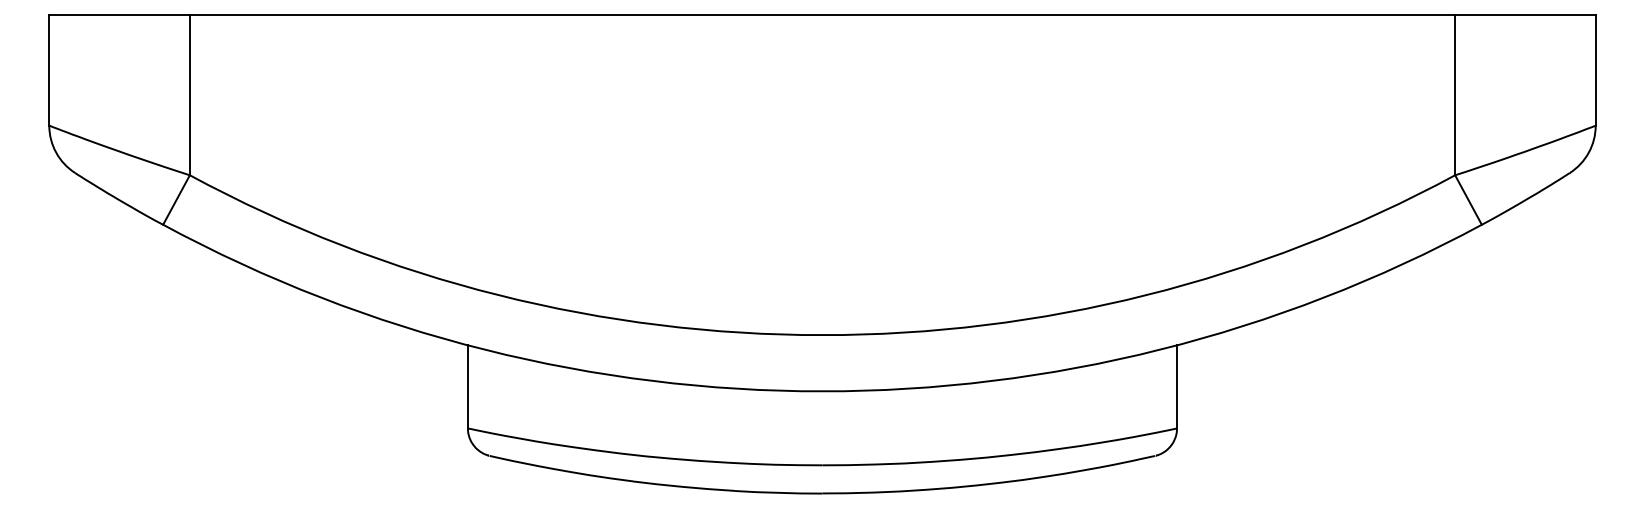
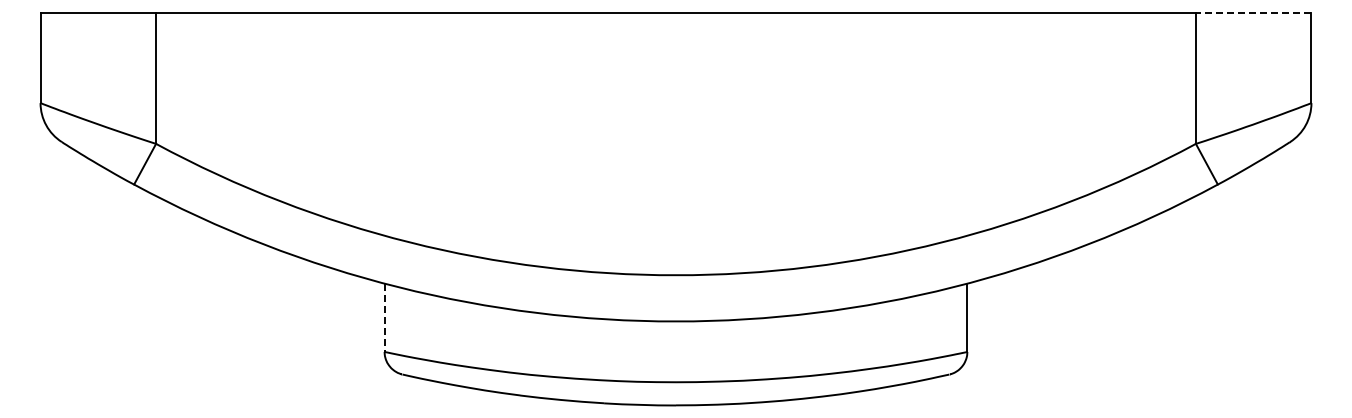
line: (1525, 15) -> (1253, 12), solid -> dashed
line: (467, 387) -> (384, 318), solid -> dashed

